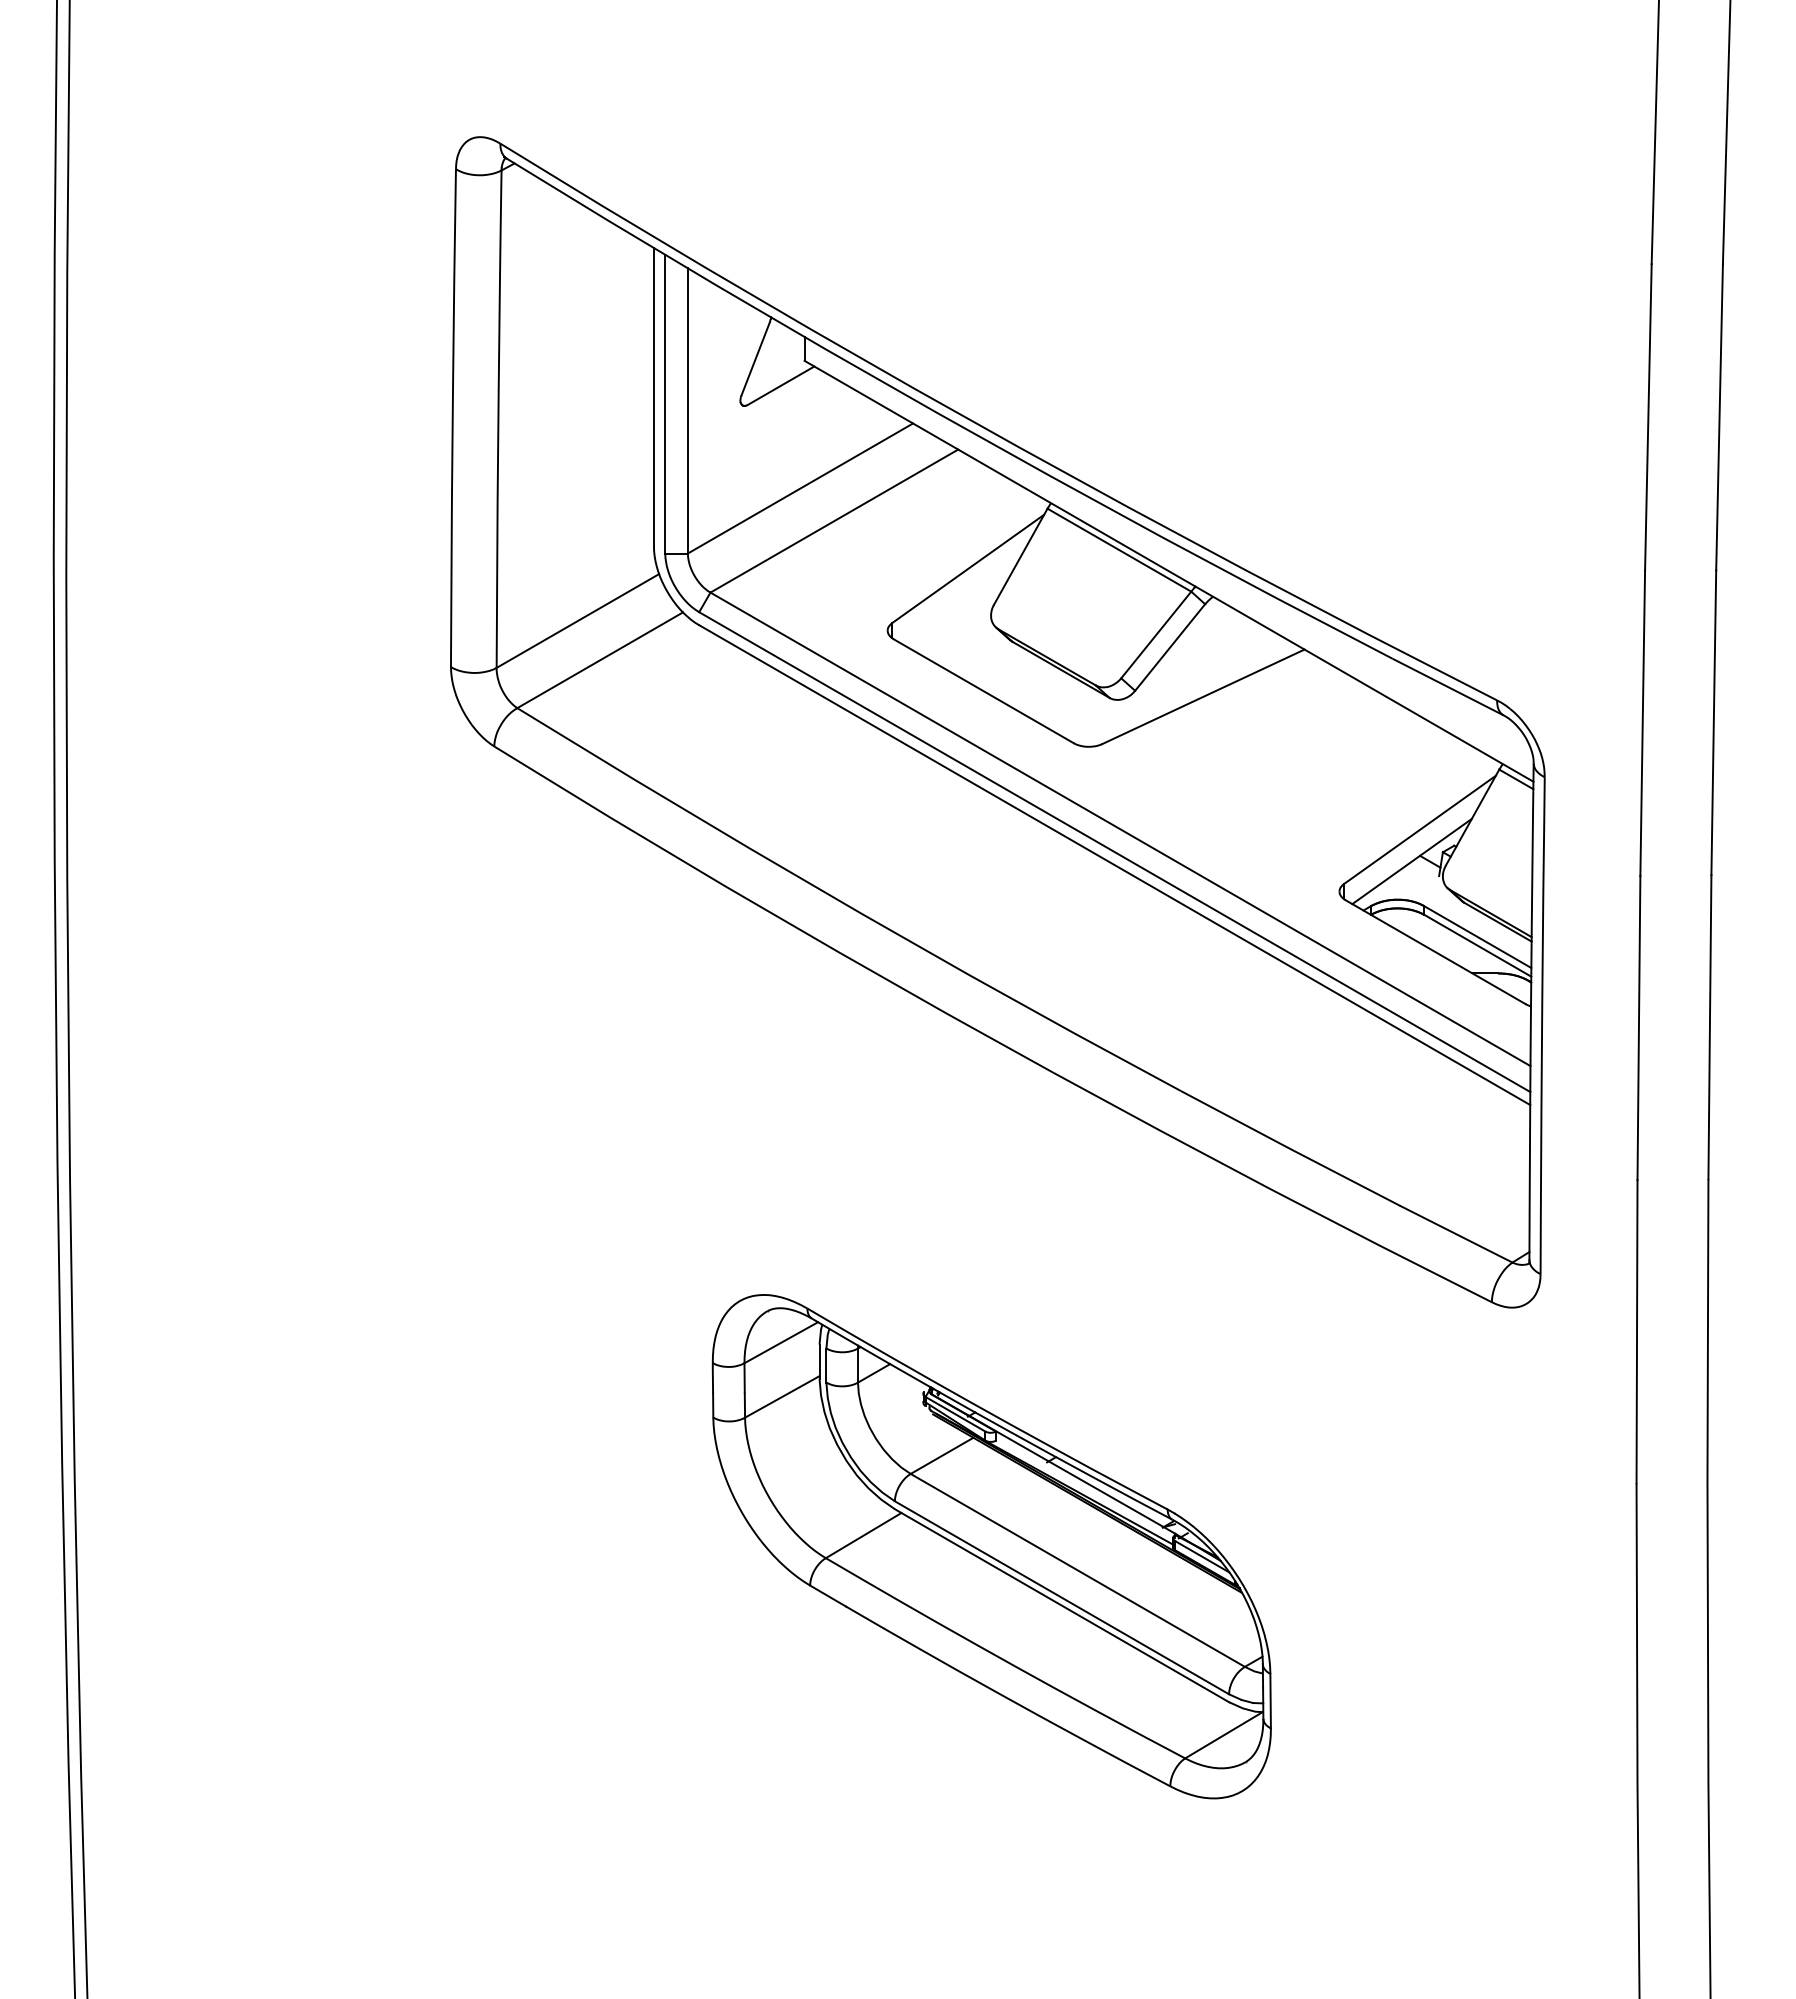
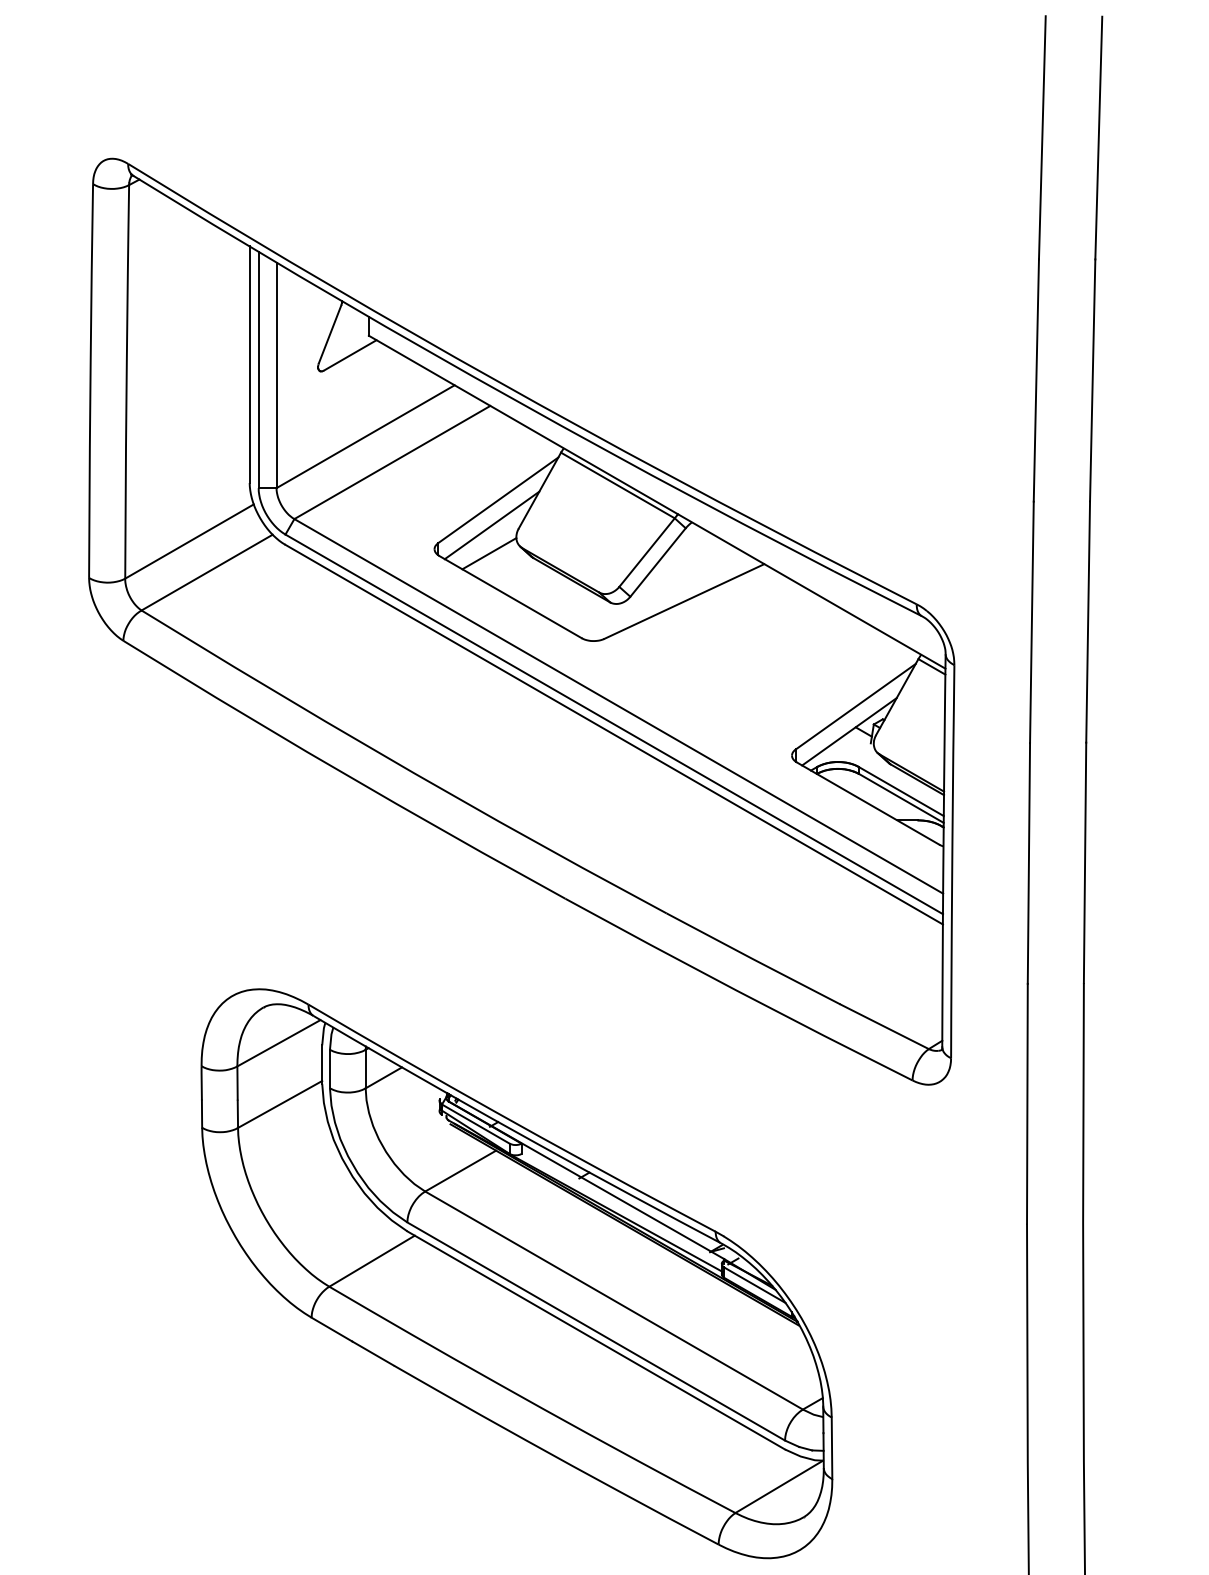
line: (960, 600) -> (492, 525), added
line: (956, 636) -> (489, 553), added
part: (991, 1546) -> (516, 1273), size x1.43

